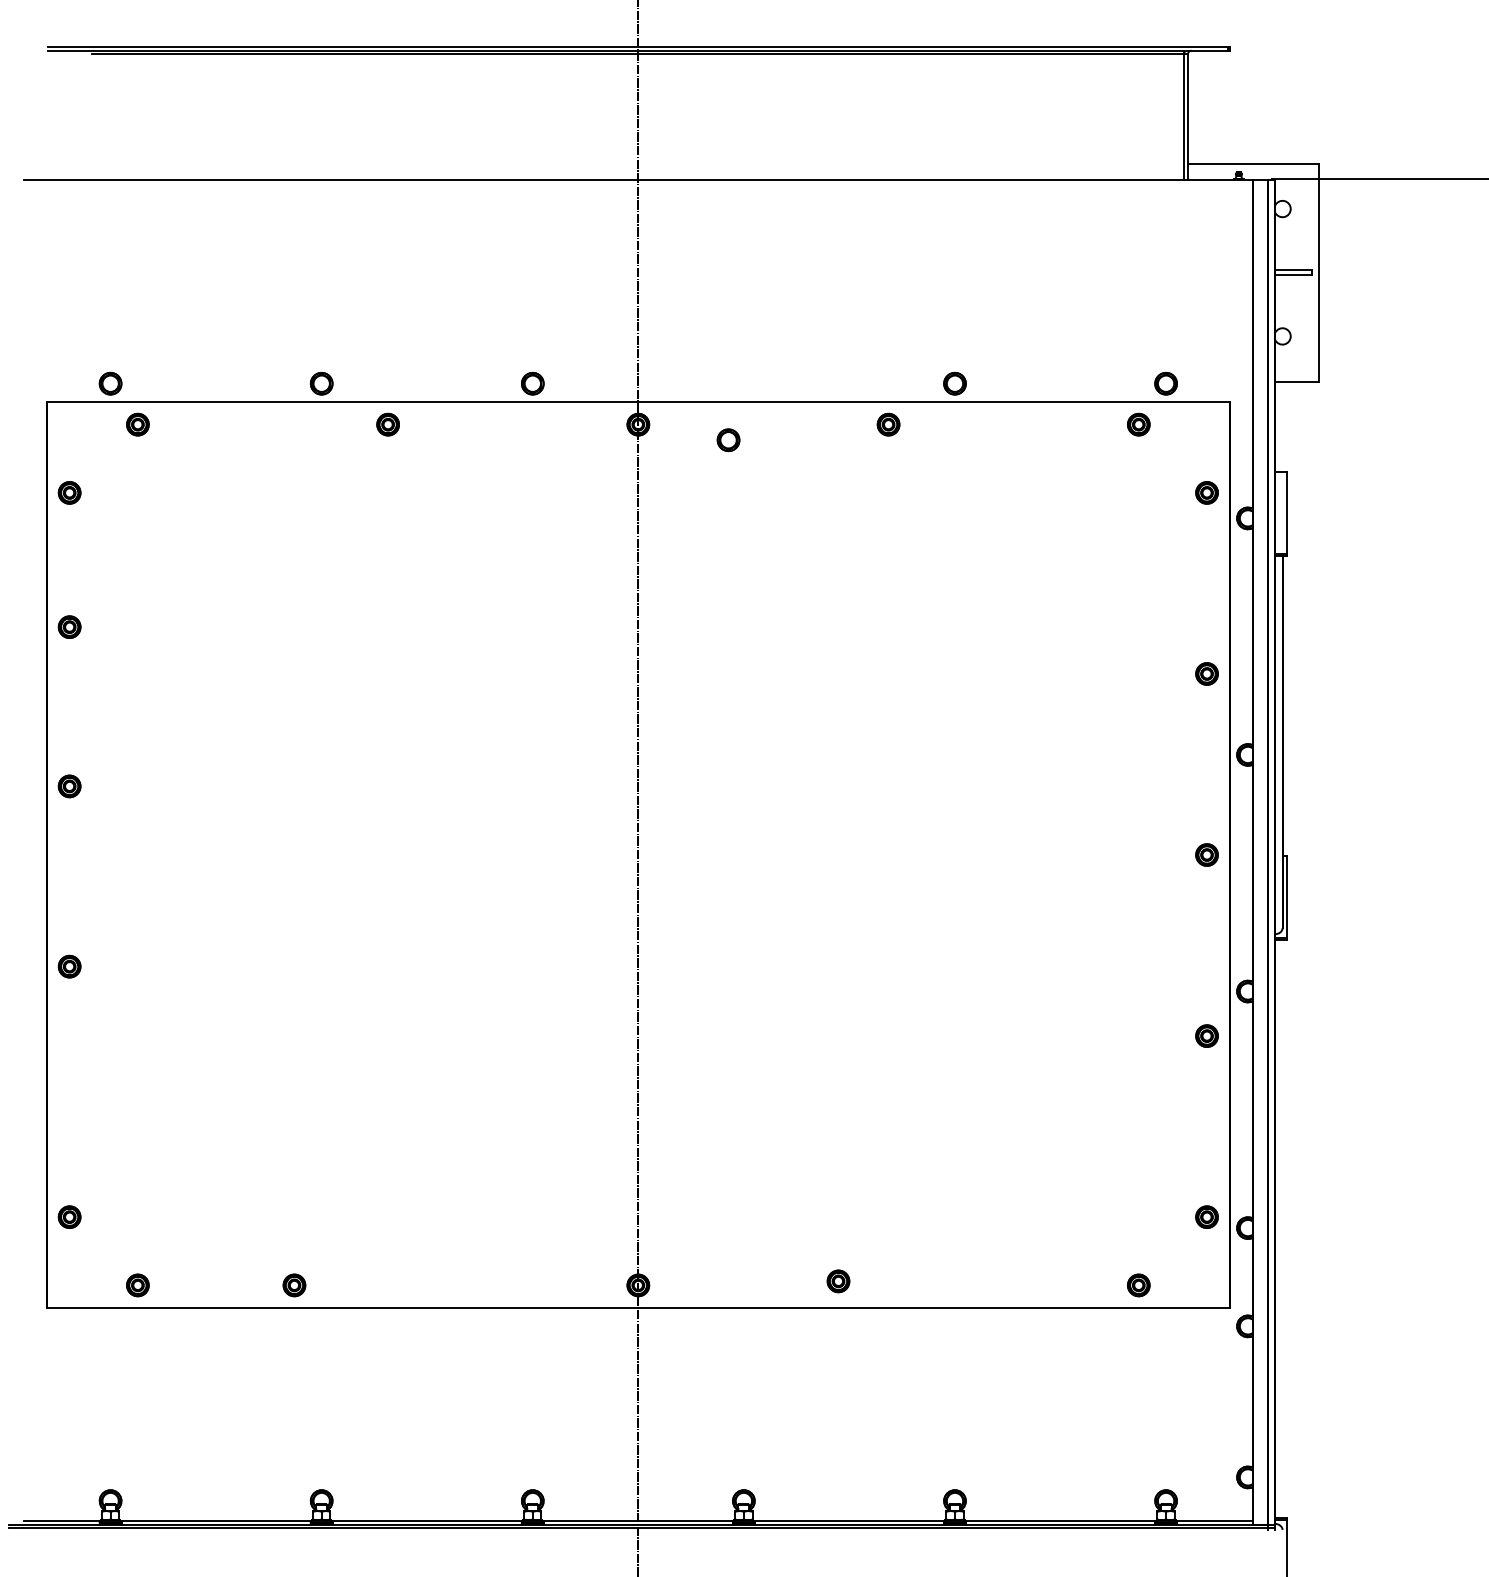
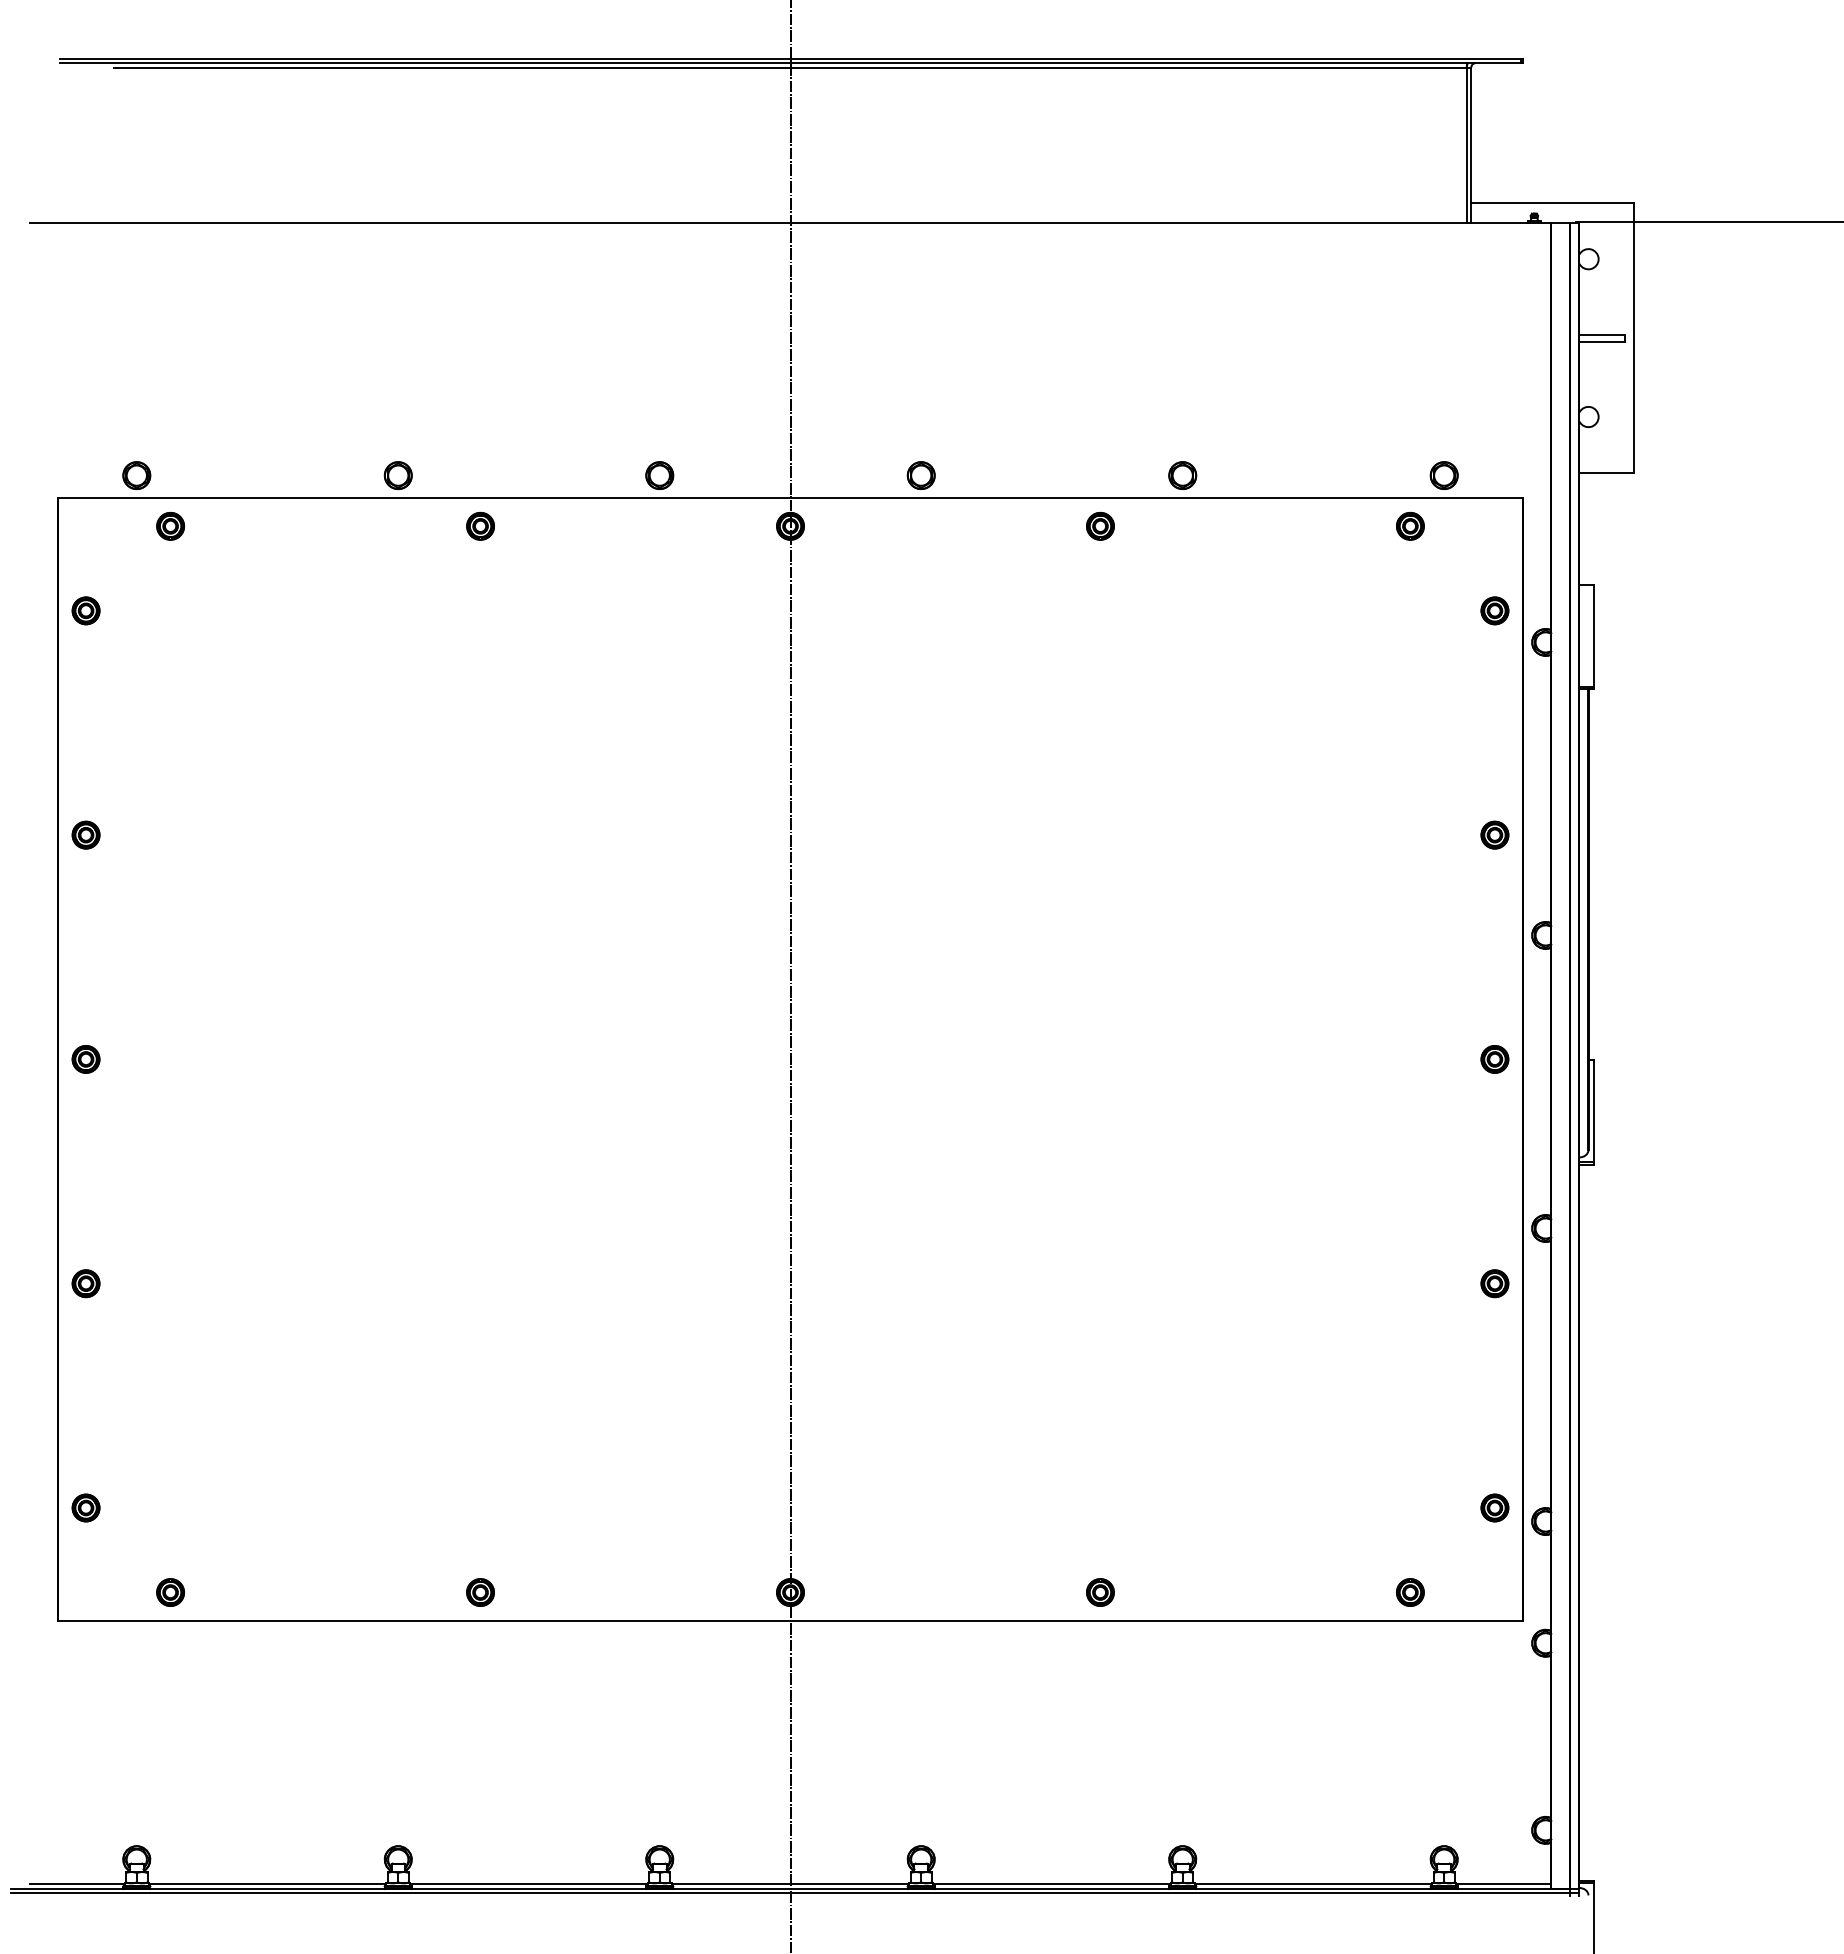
part: (727, 440) -> (920, 475), moved
part: (69, 626) -> (85, 834), moved
part: (69, 786) -> (85, 1059), moved
part: (69, 966) -> (85, 1283), moved
part: (838, 1281) -> (1100, 1592), moved
part: (294, 1285) -> (480, 1592), moved

